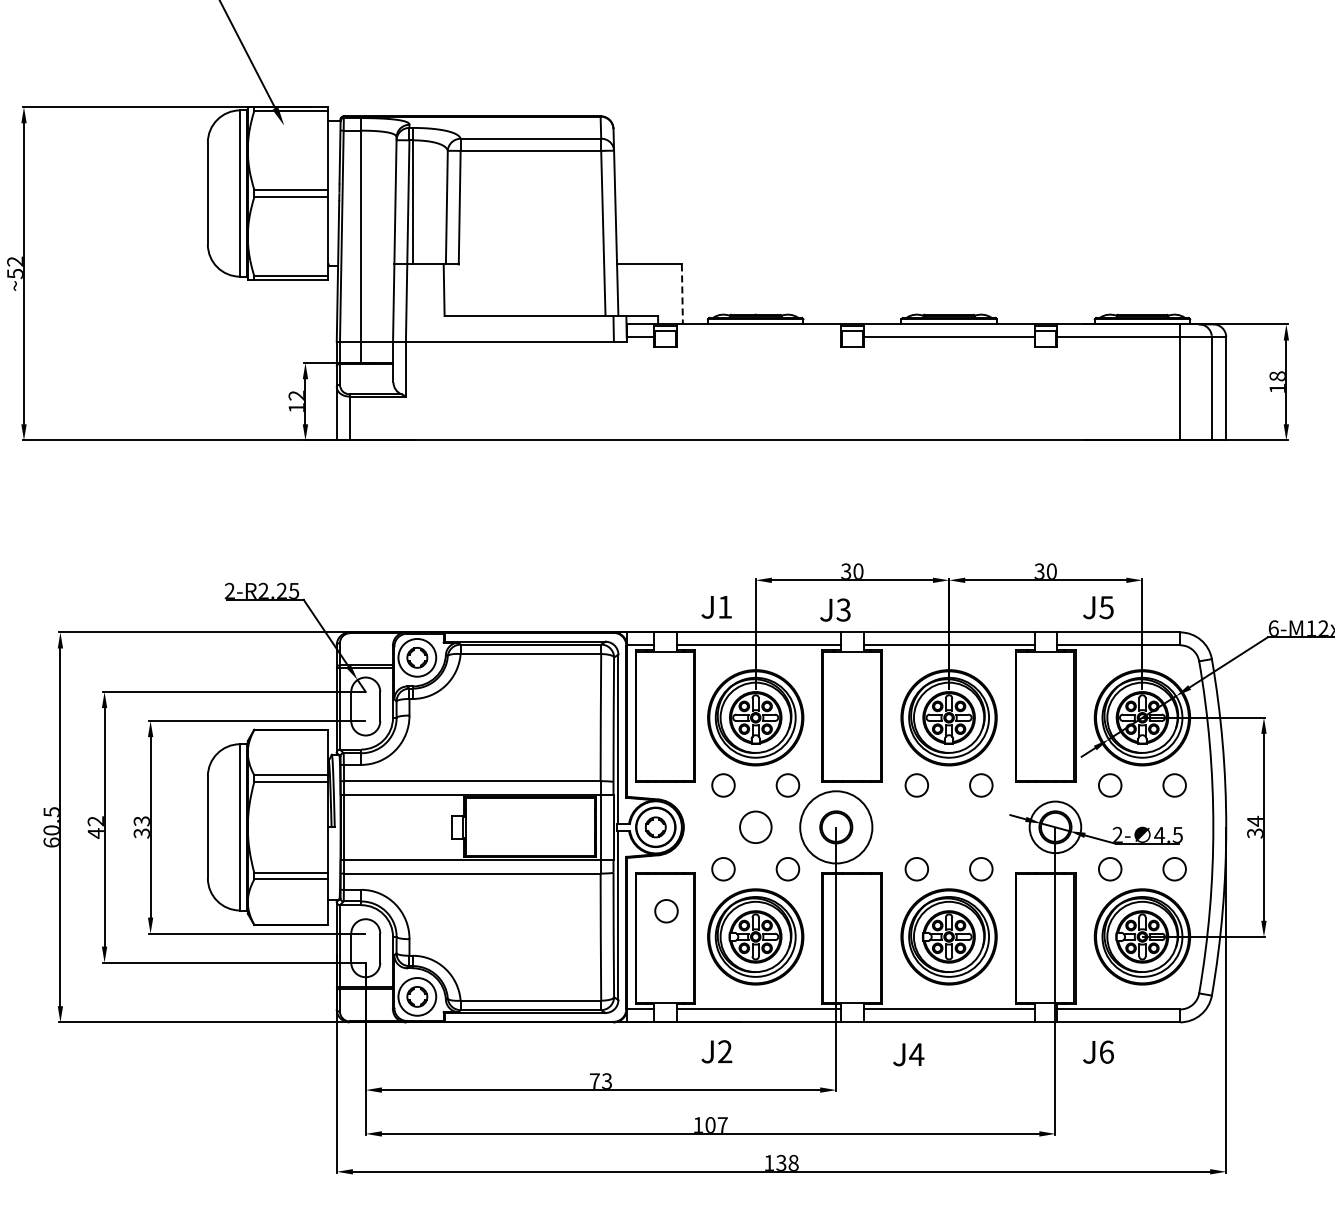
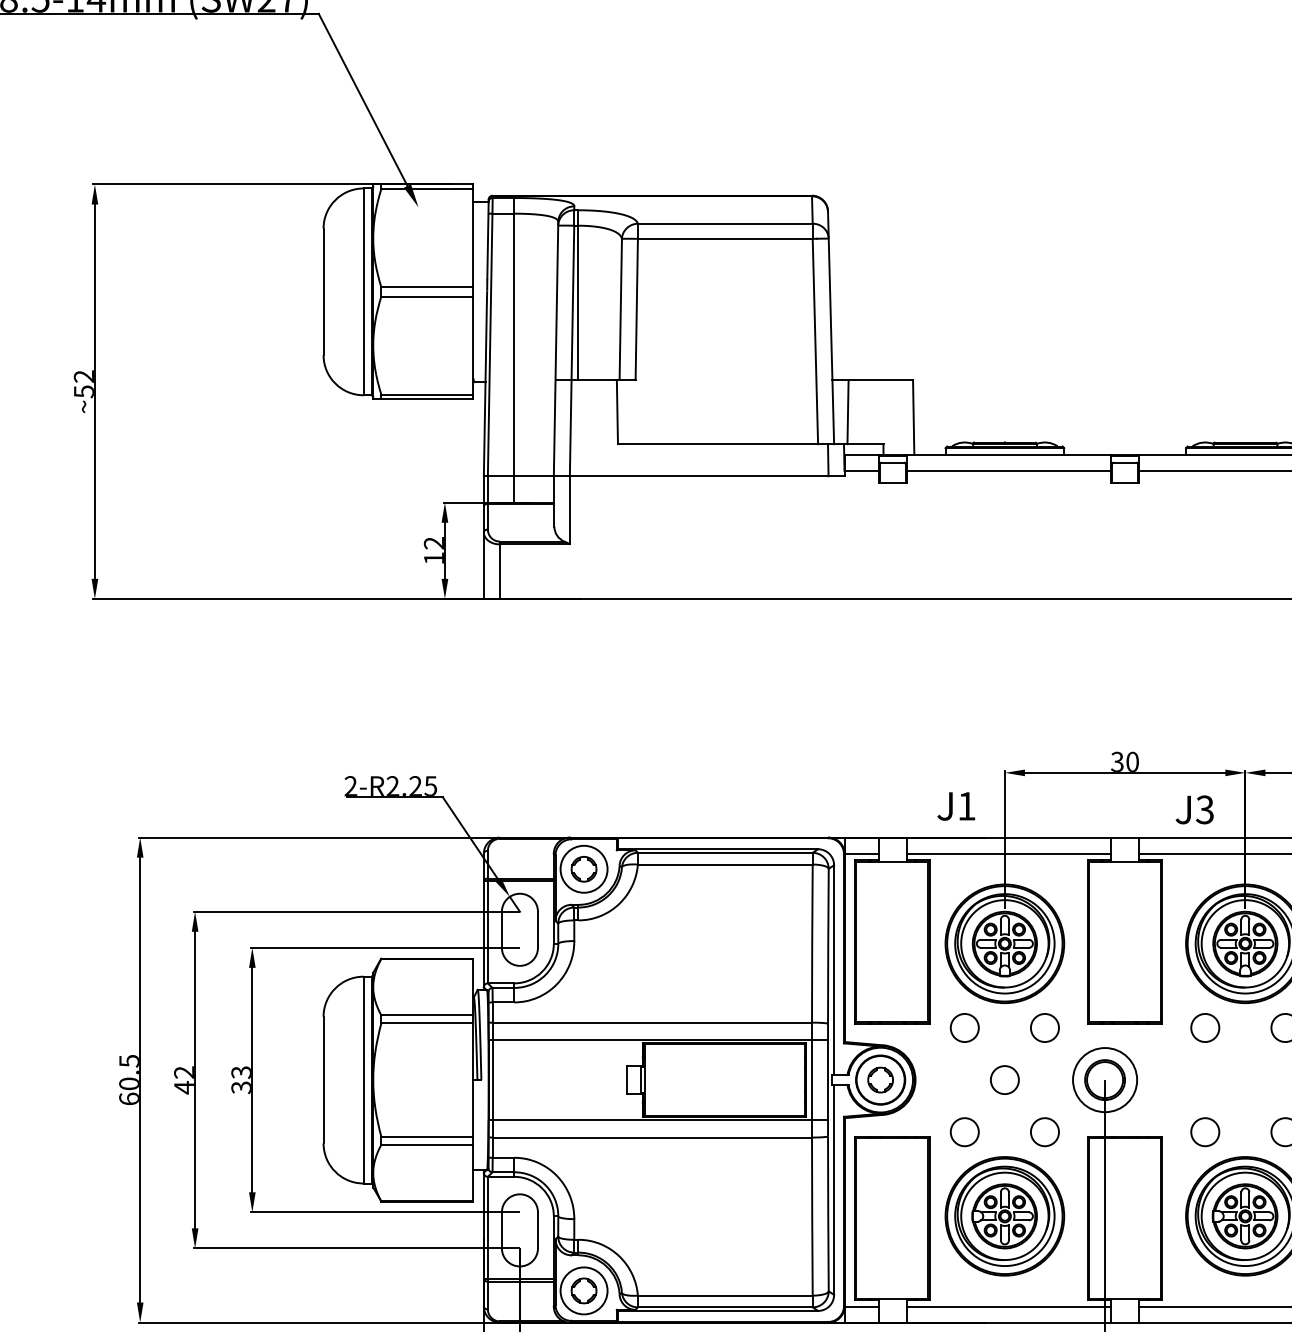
line: (629, 290) -> (847, 412), added
line: (682, 294) -> (913, 417), dashed -> solid
line: (758, 337) -> (1008, 470), added
text: (835, 609) -> (1194, 809), moved
circle: (755, 827) -> (1004, 1080), size x0.71
circle: (836, 827) -> (1105, 1080), size x0.71
circle: (666, 911) -> (893, 1184), removed

